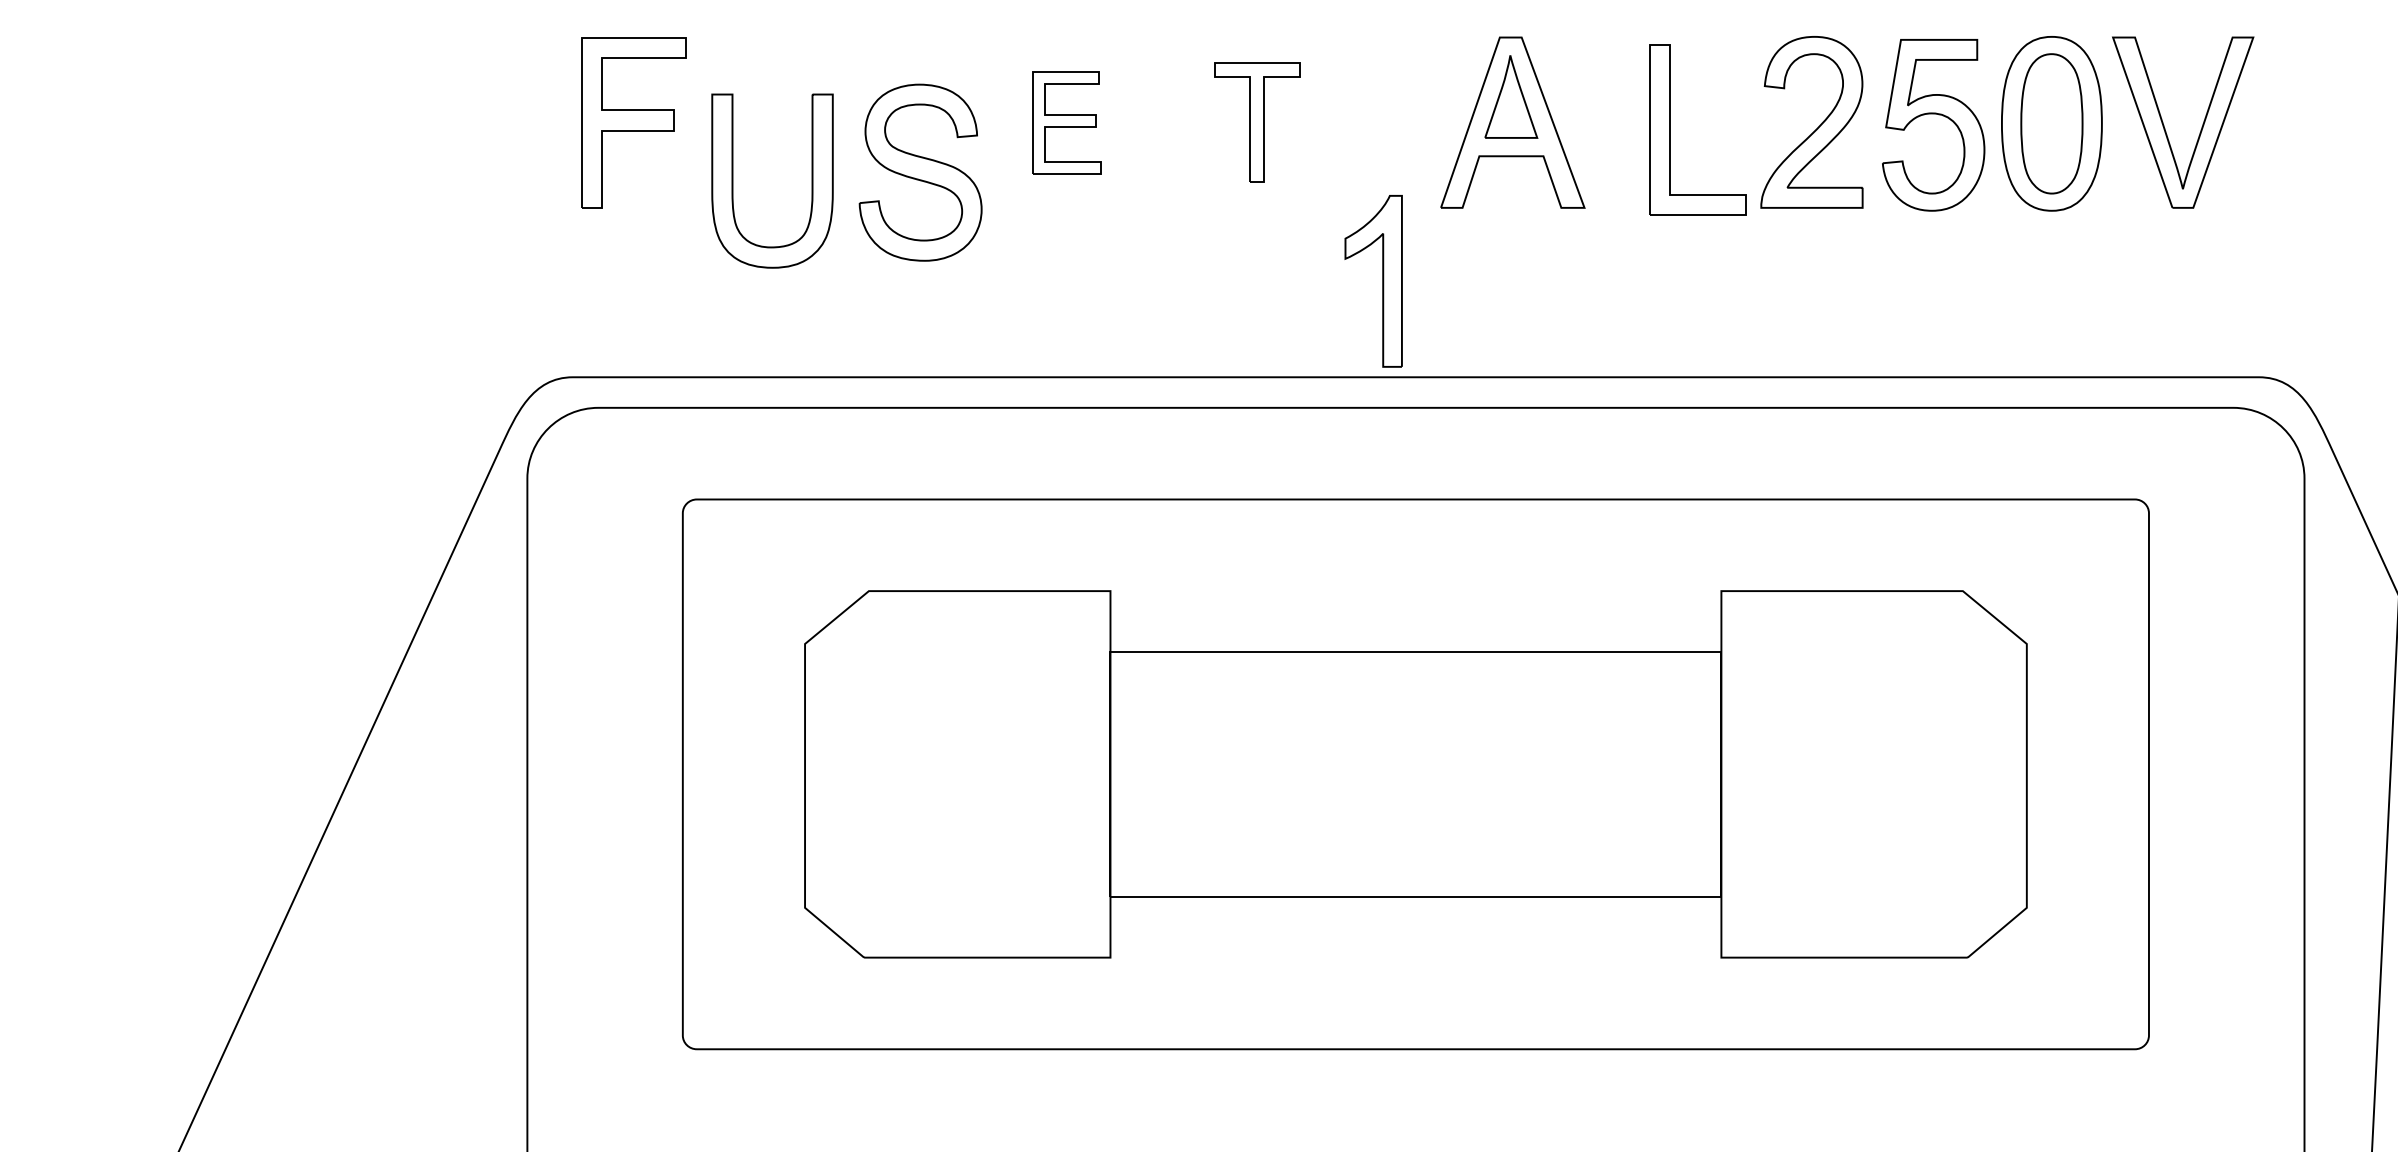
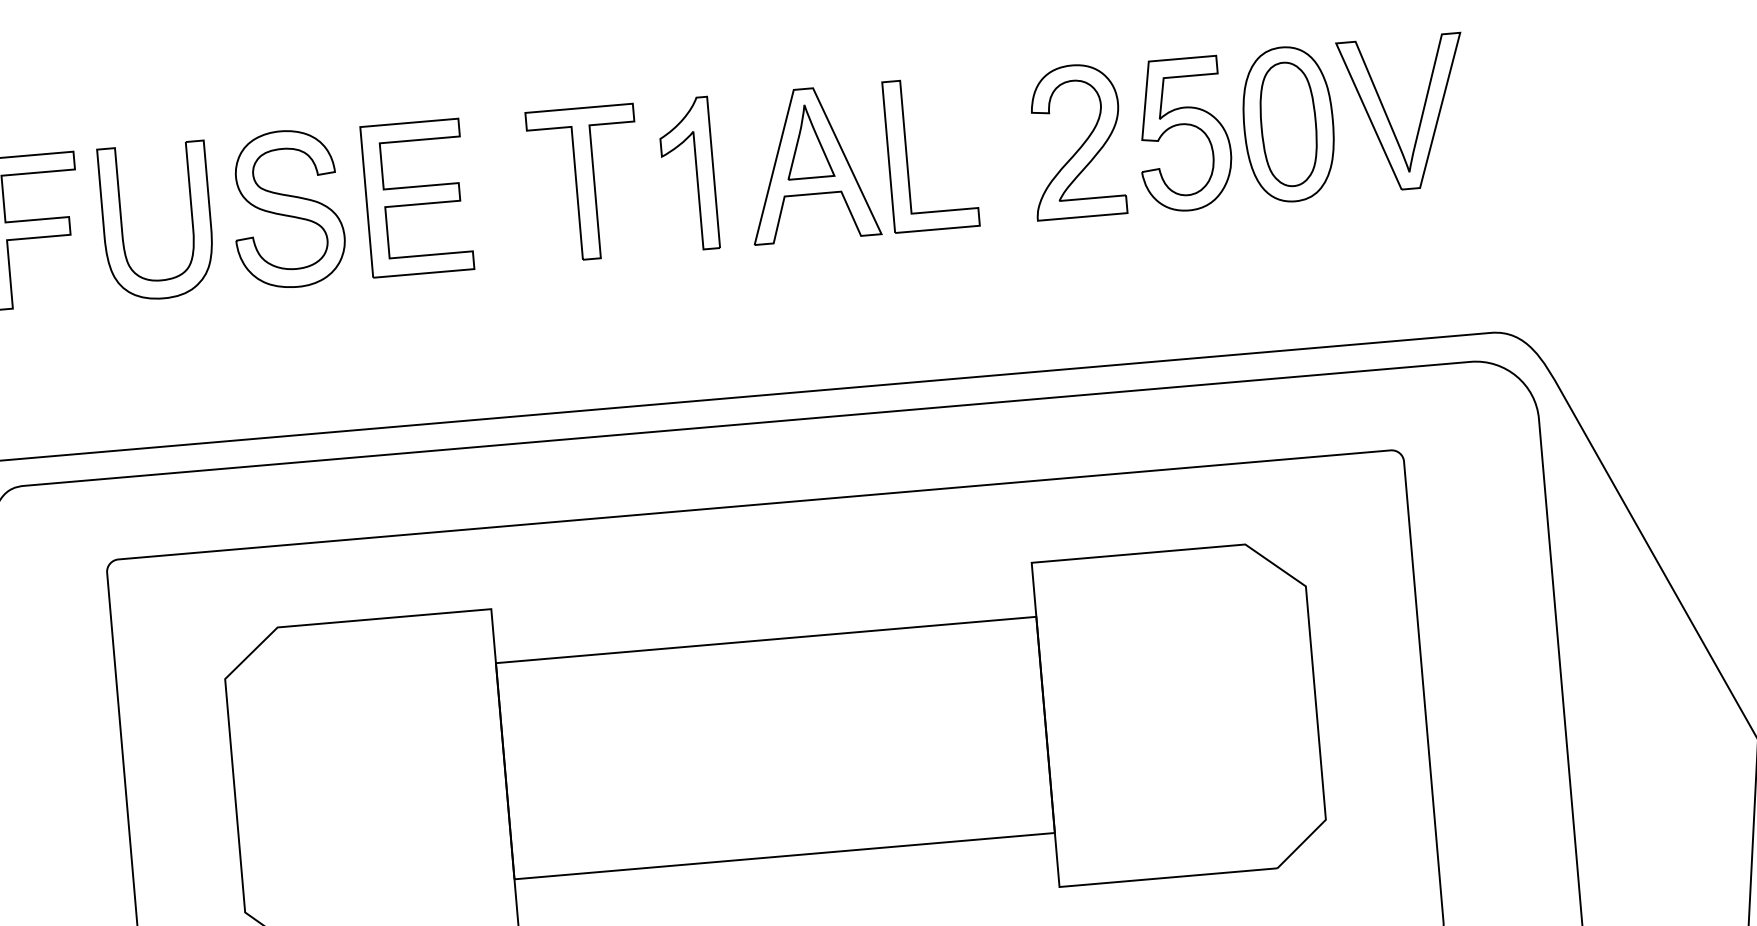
part: (1066, 122) -> (416, 197), size x1.67
part: (1256, 122) -> (584, 183), size x1.43
part: (1670, 129) -> (906, 155), moved
part: (920, 172) -> (287, 209), moved
part: (733, 180) -> (122, 224), moved
part: (1382, 281) -> (696, 173), moved

